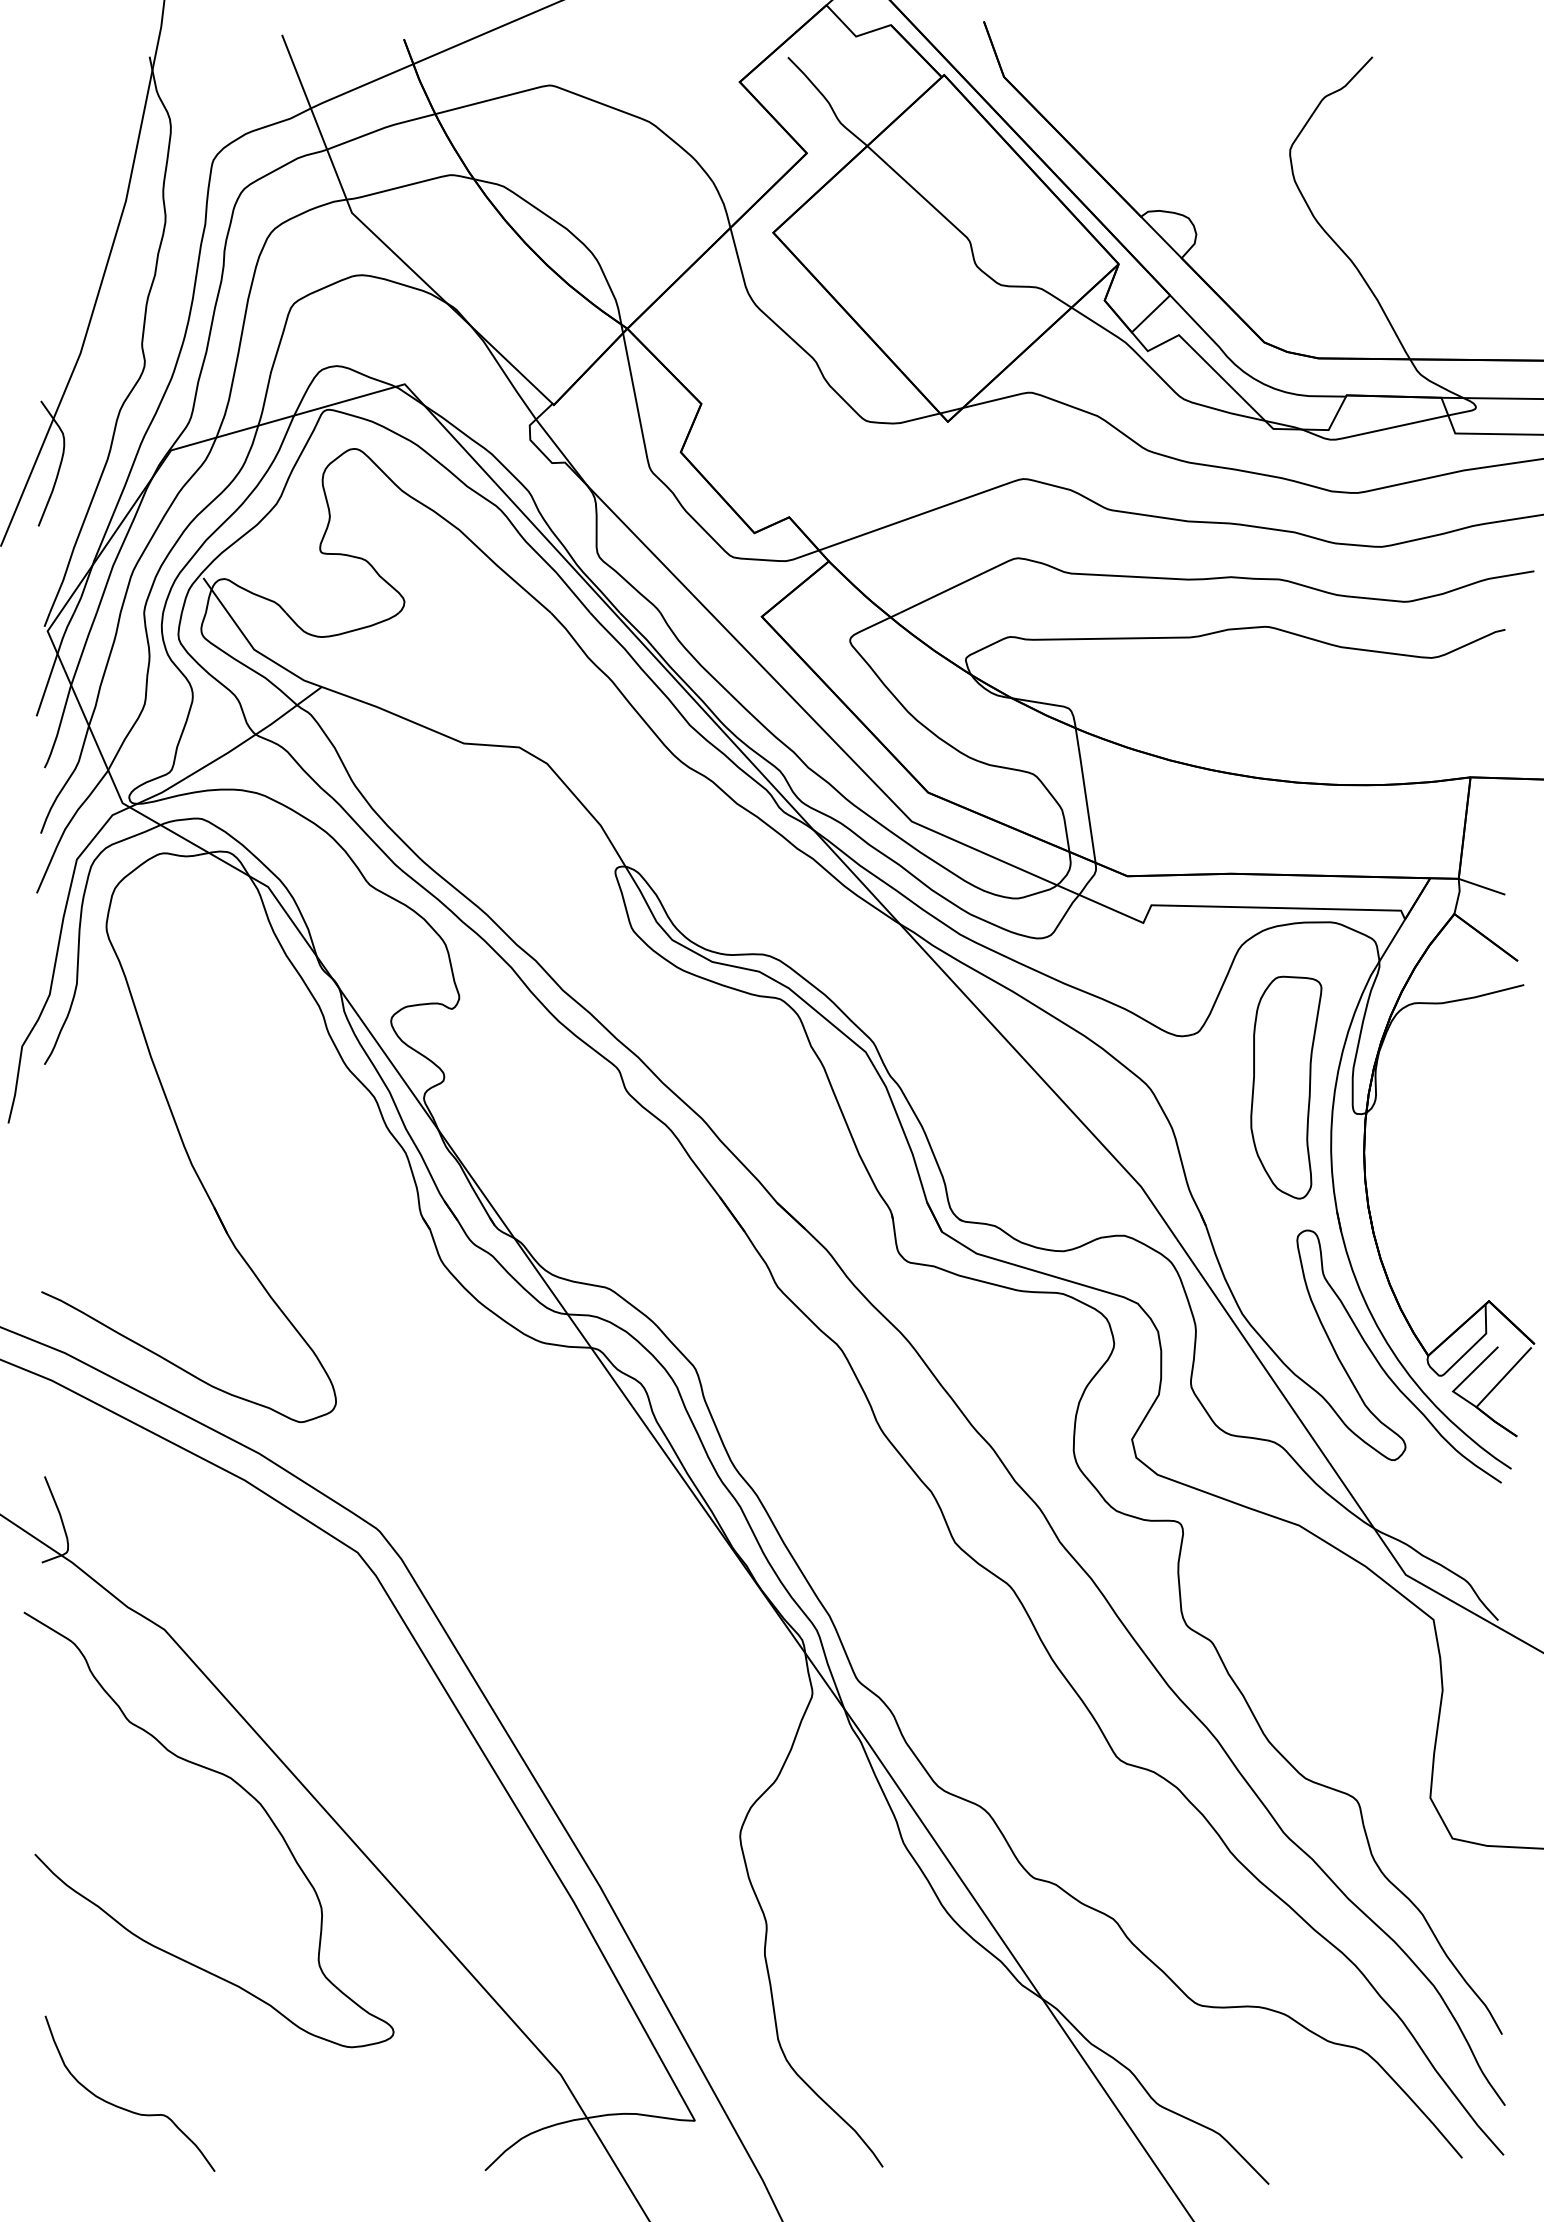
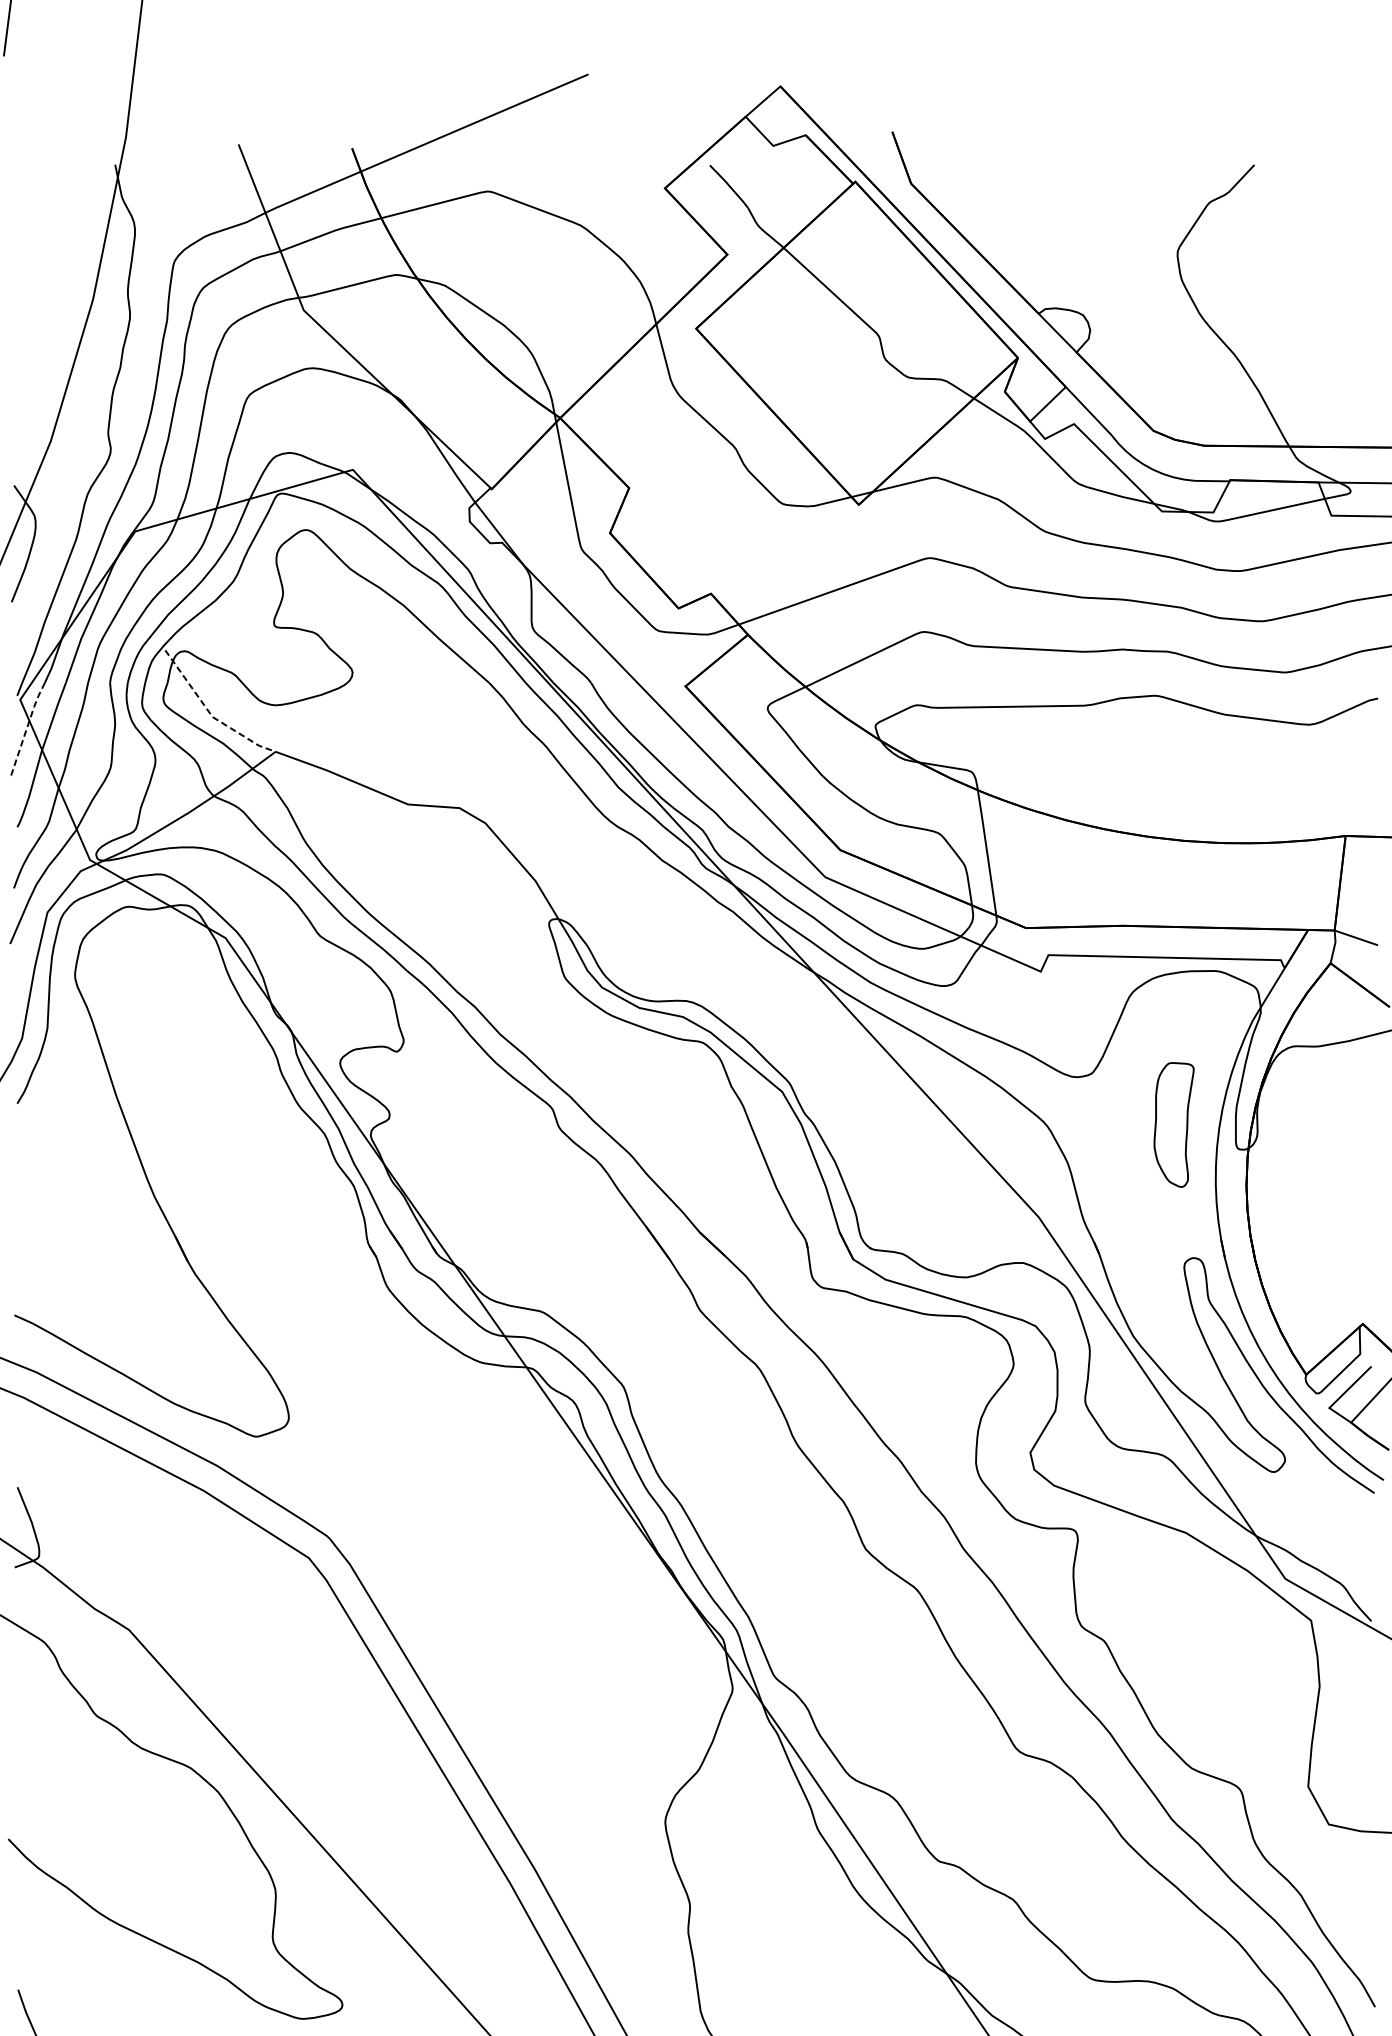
line: (251, 646) -> (210, 714), solid -> dashed
line: (54, 662) -> (26, 729), solid -> dashed
part: (1286, 1087) -> (1174, 1124), size x0.6

